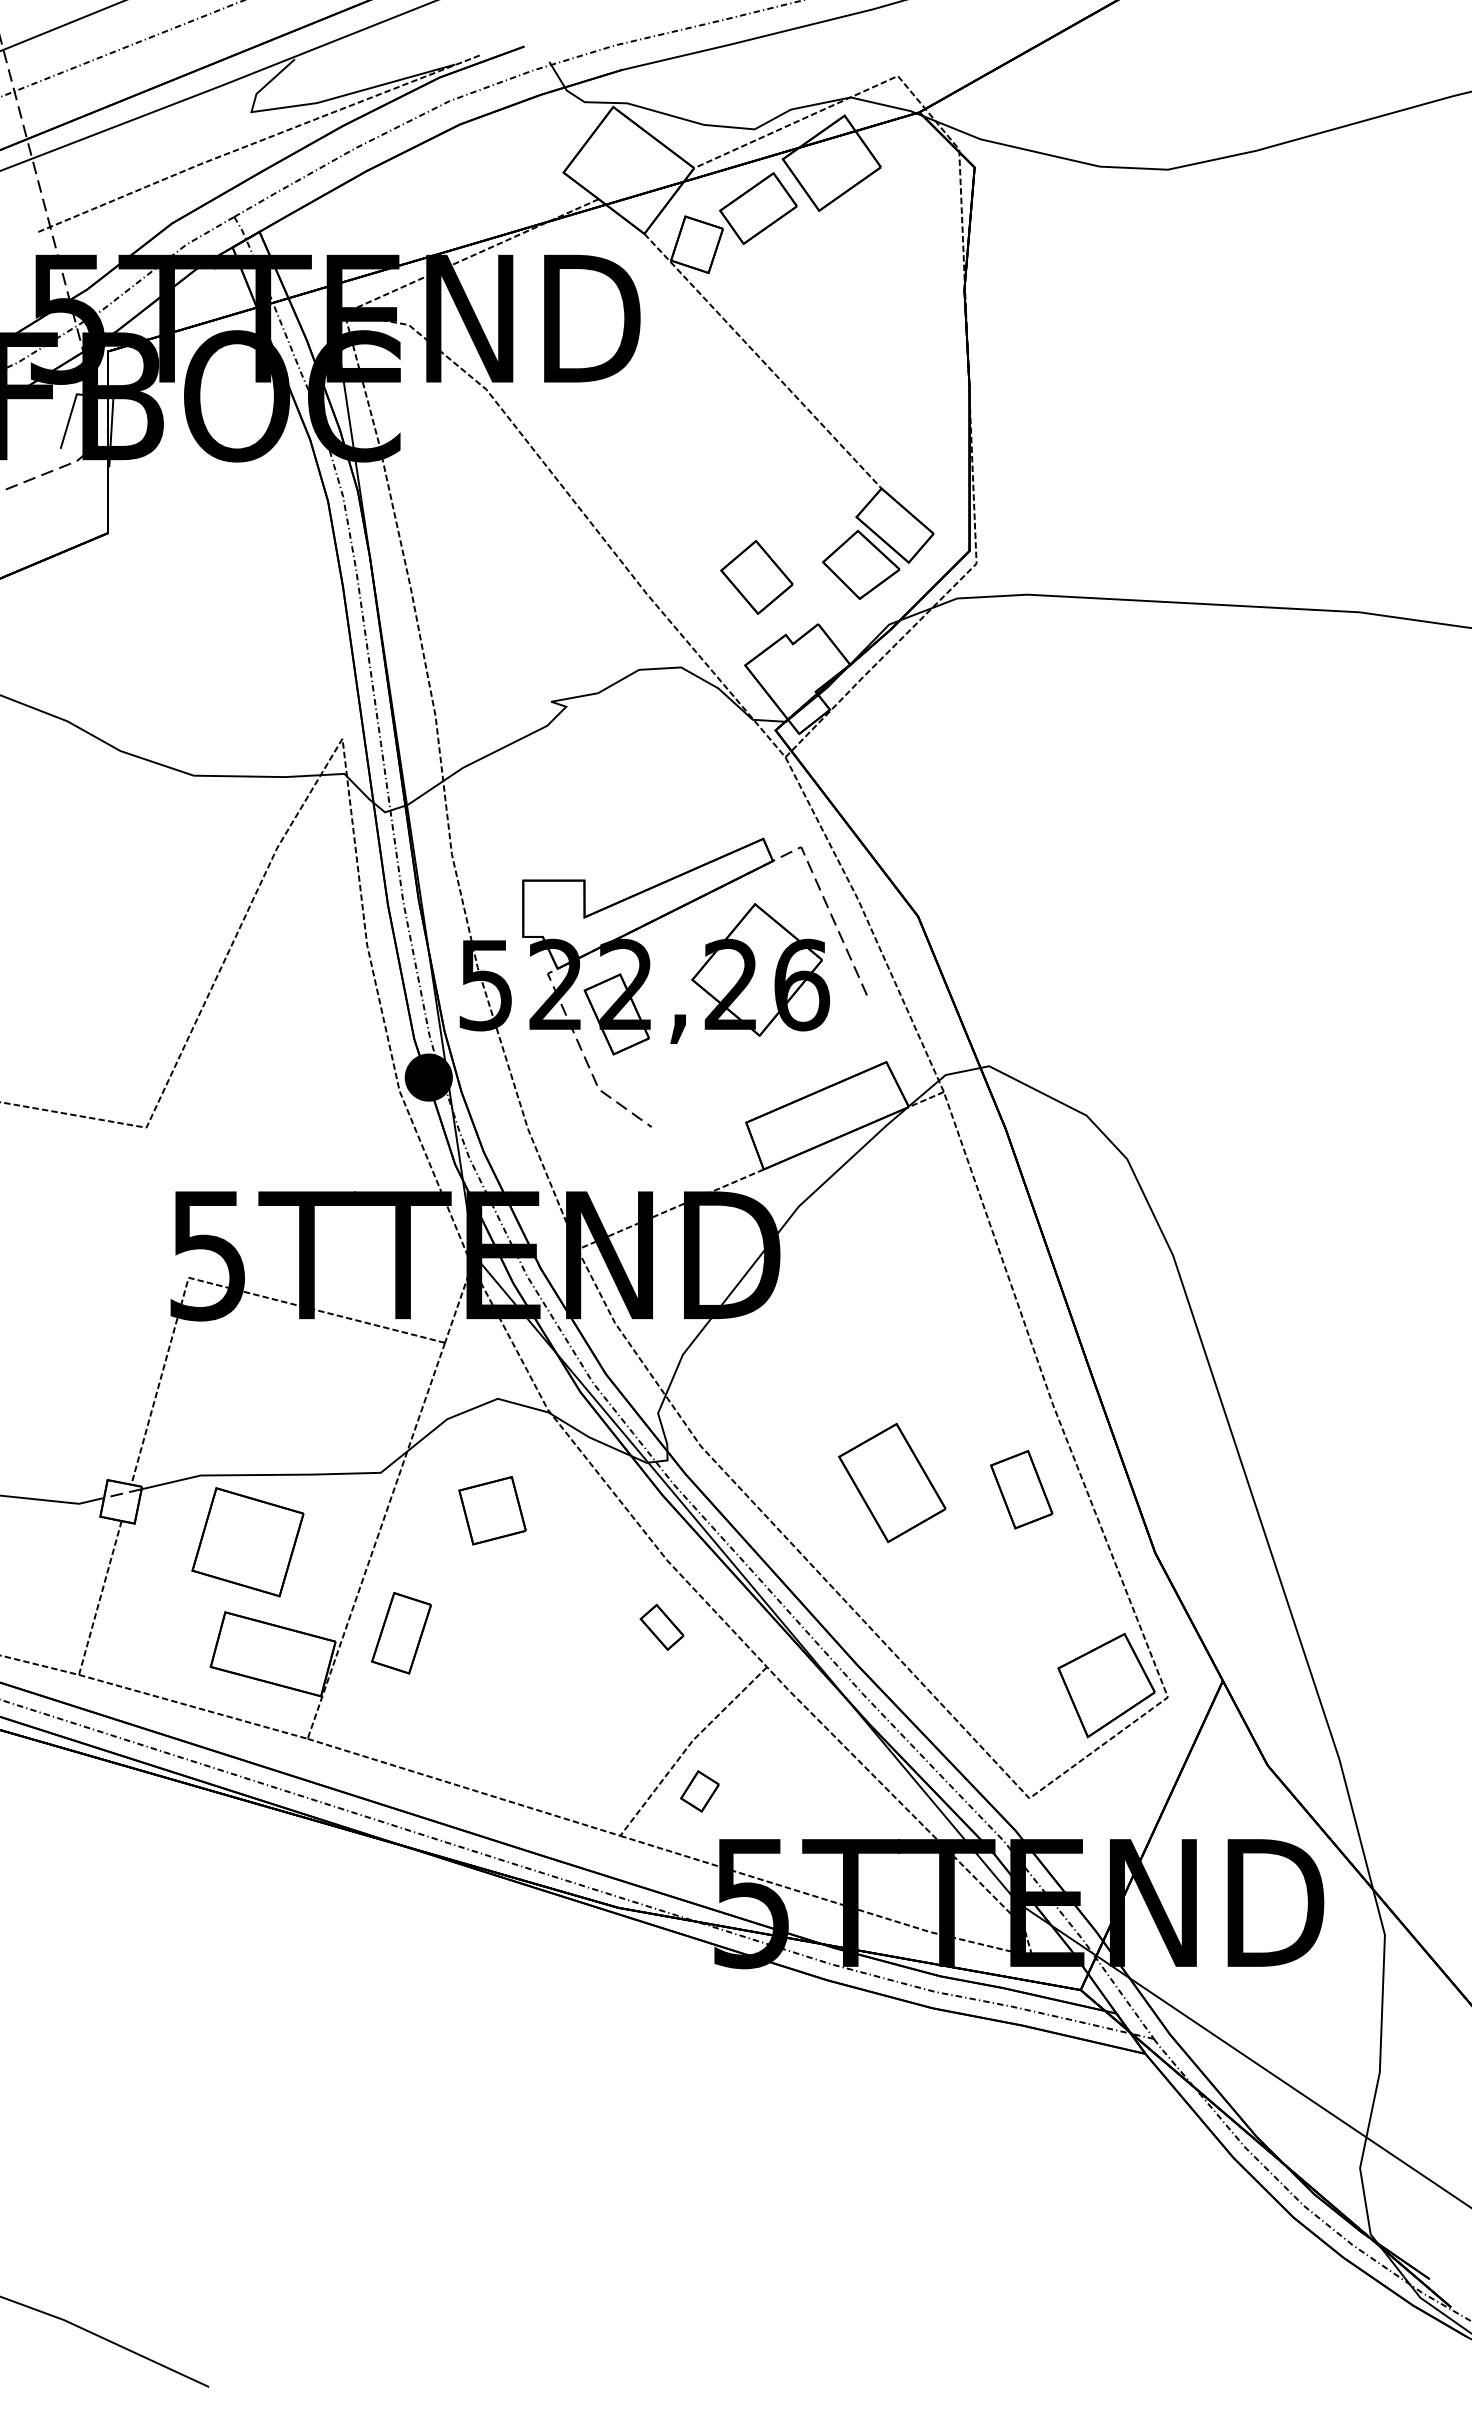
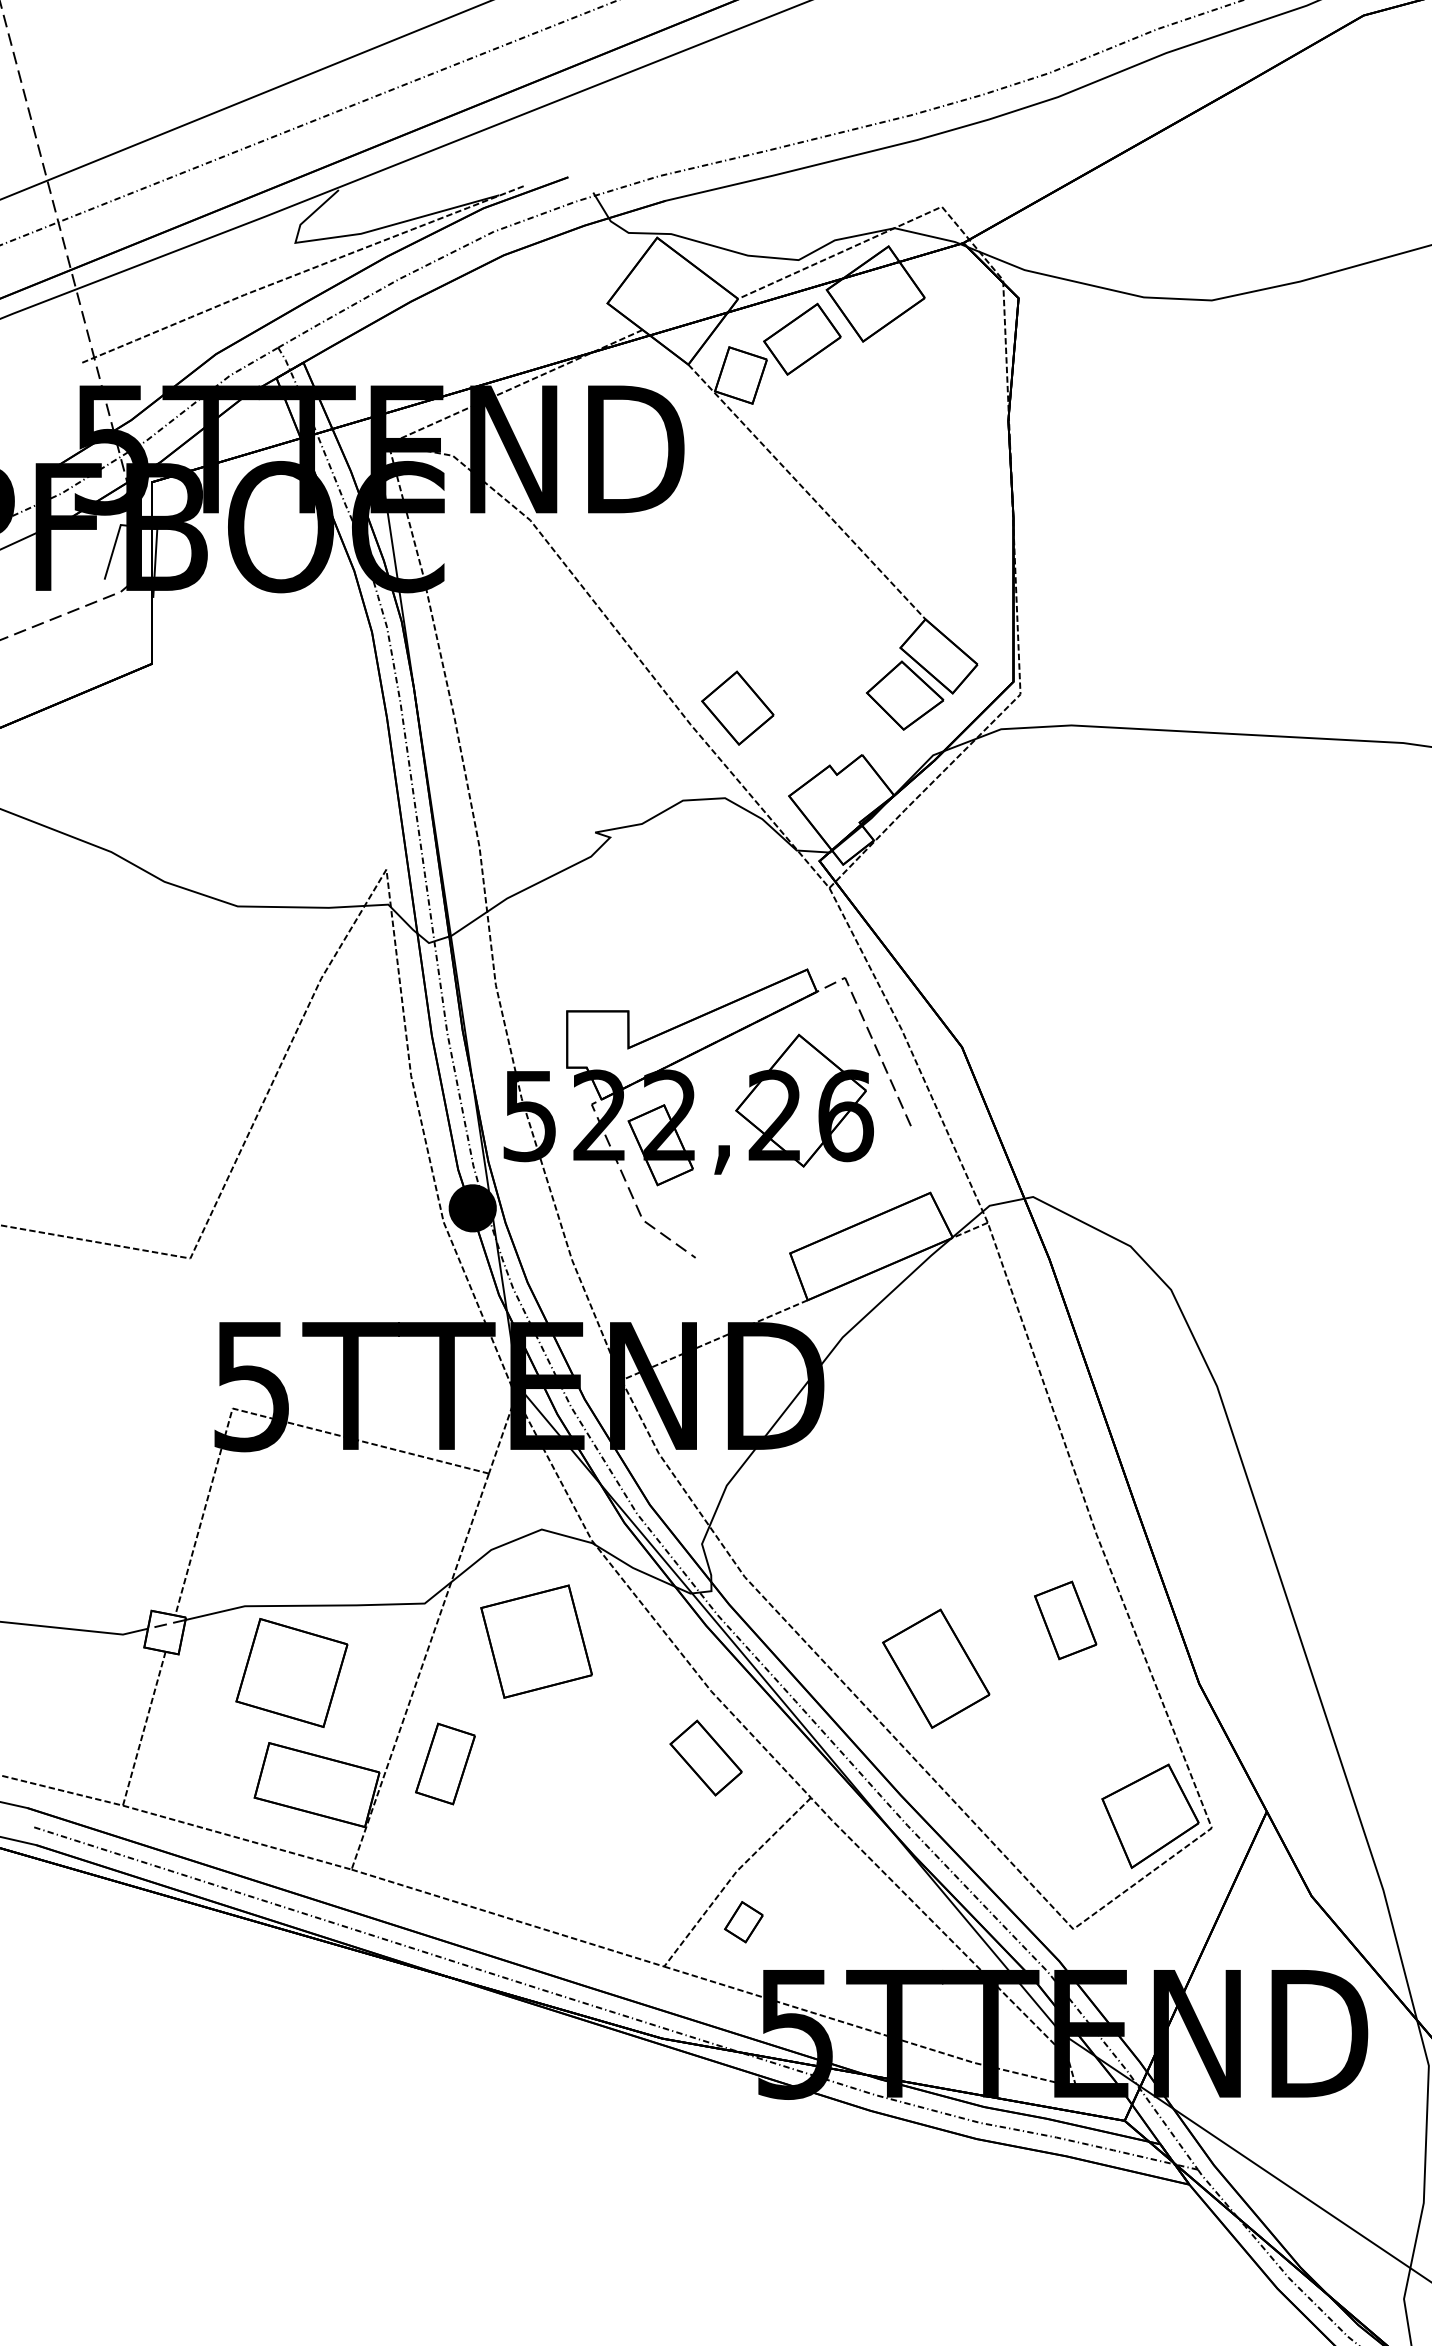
part: (756, 576) -> (737, 707), moved
part: (892, 1483) -> (936, 1669), moved
part: (492, 1510) -> (536, 1641), size x1.67
part: (661, 1627) -> (705, 1758), size x1.67

